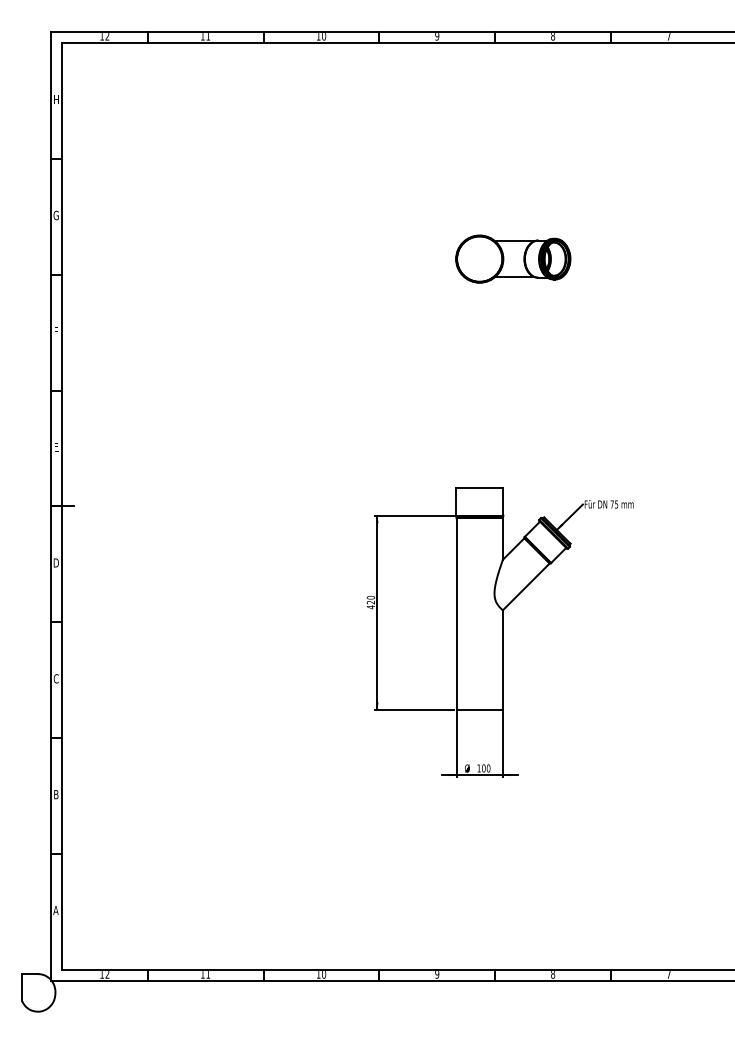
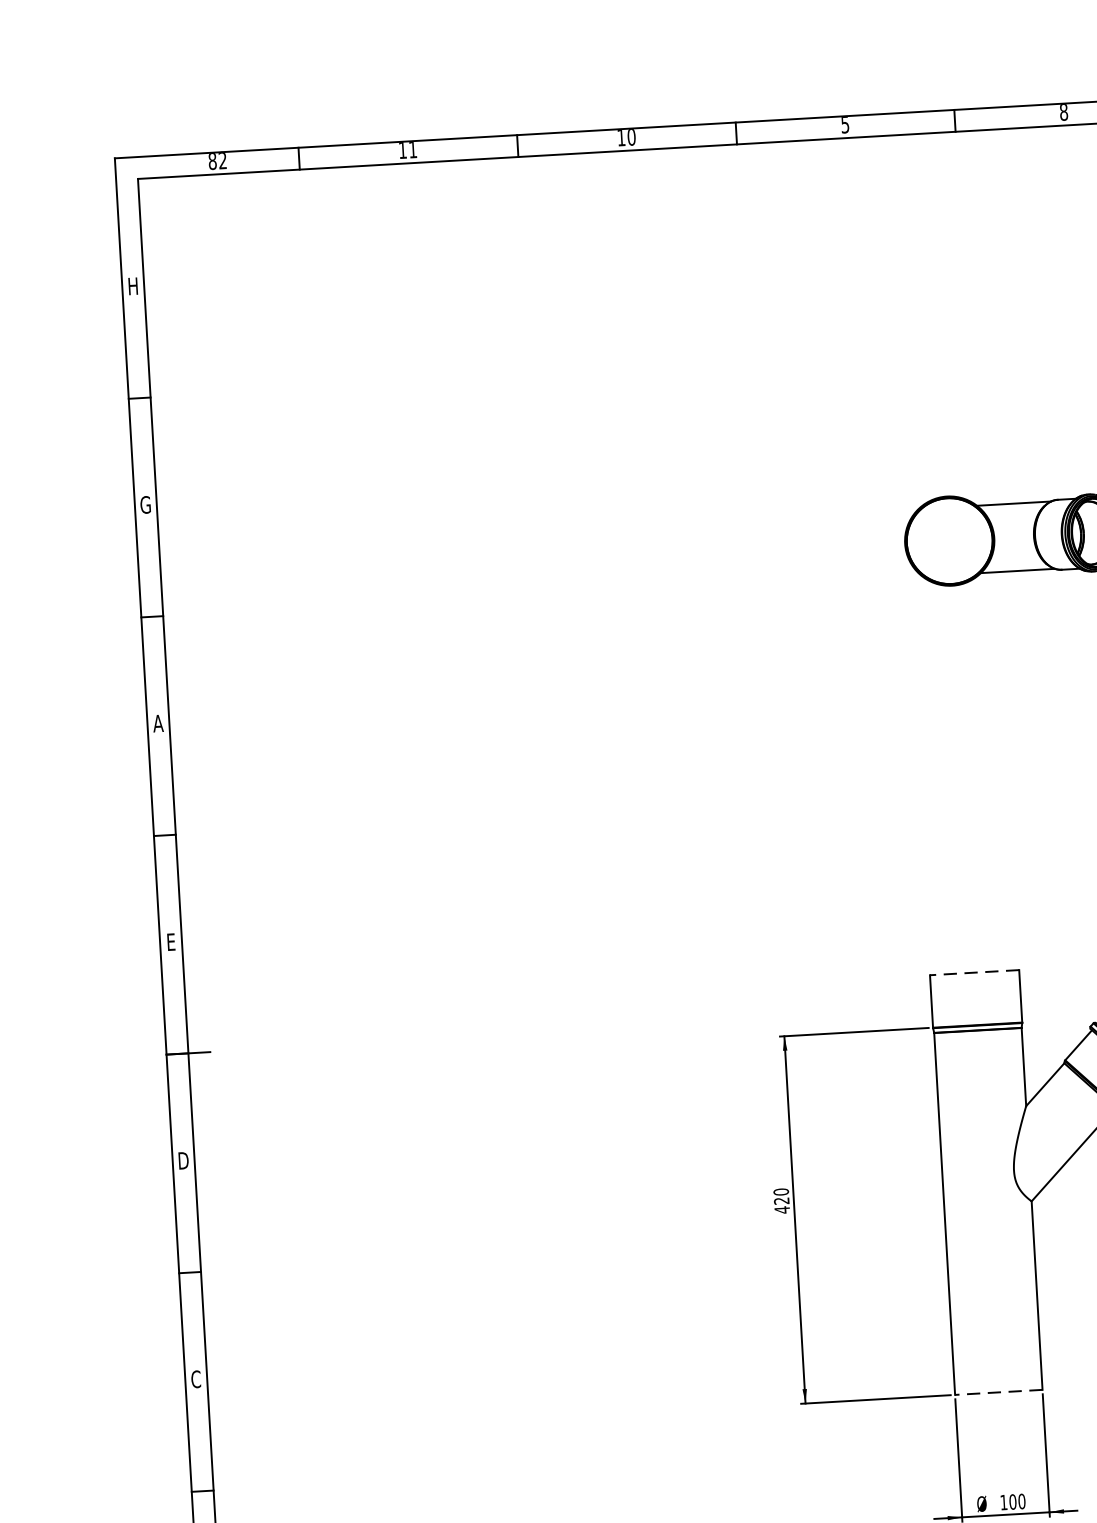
text: (102, 36) -> (213, 161), 12 -> 82
text: (437, 36) -> (845, 125), 9 -> 5
text: (55, 330) -> (156, 721), F -> A
line: (479, 487) -> (974, 972), solid -> dashed
line: (479, 710) -> (998, 1393), solid -> dashed

